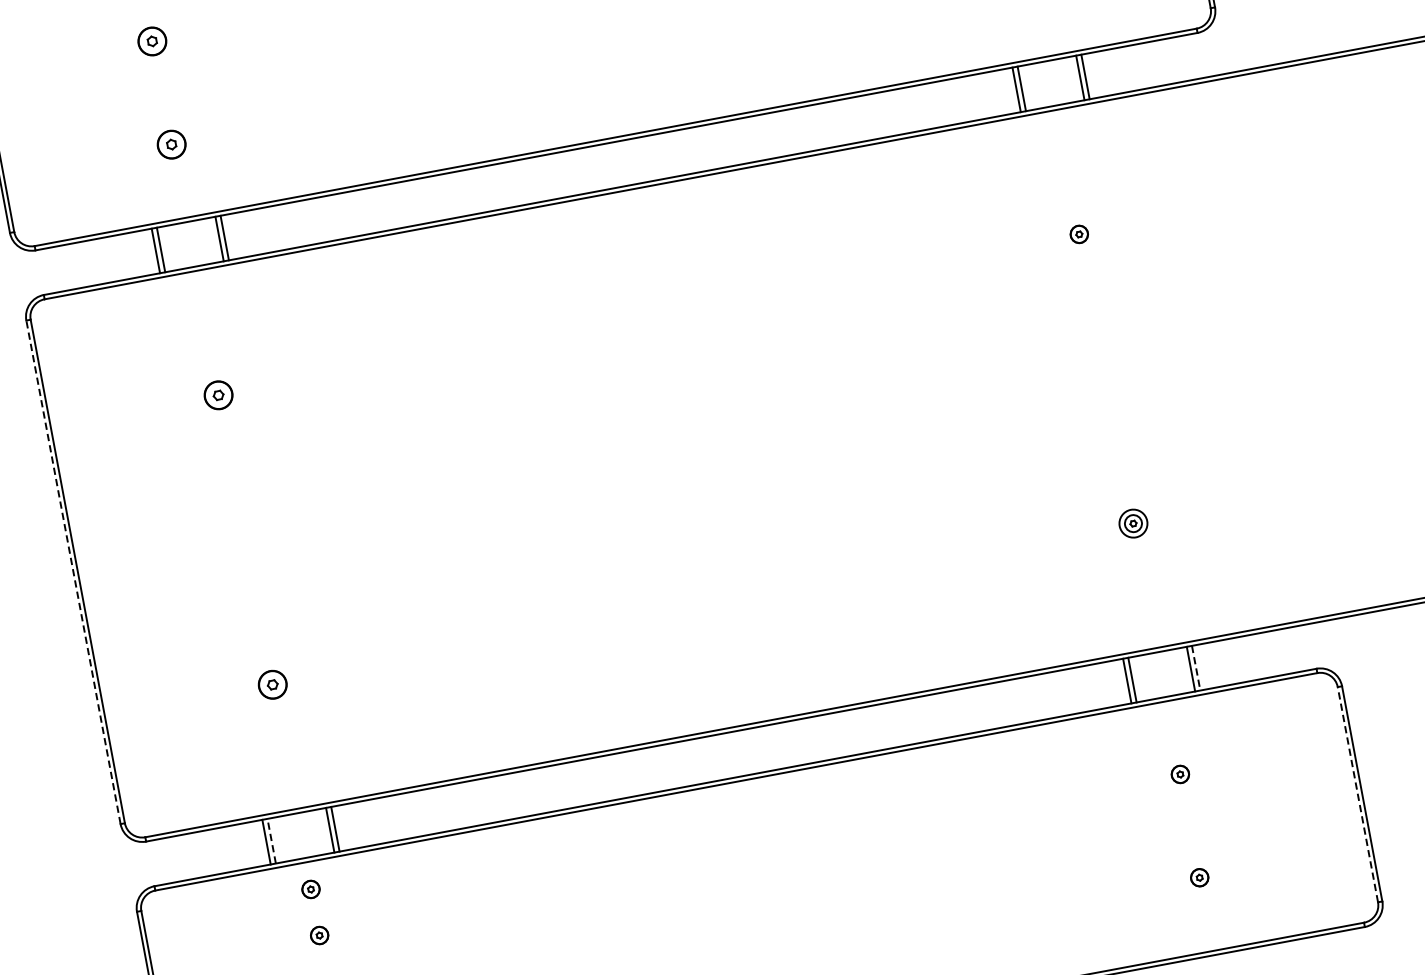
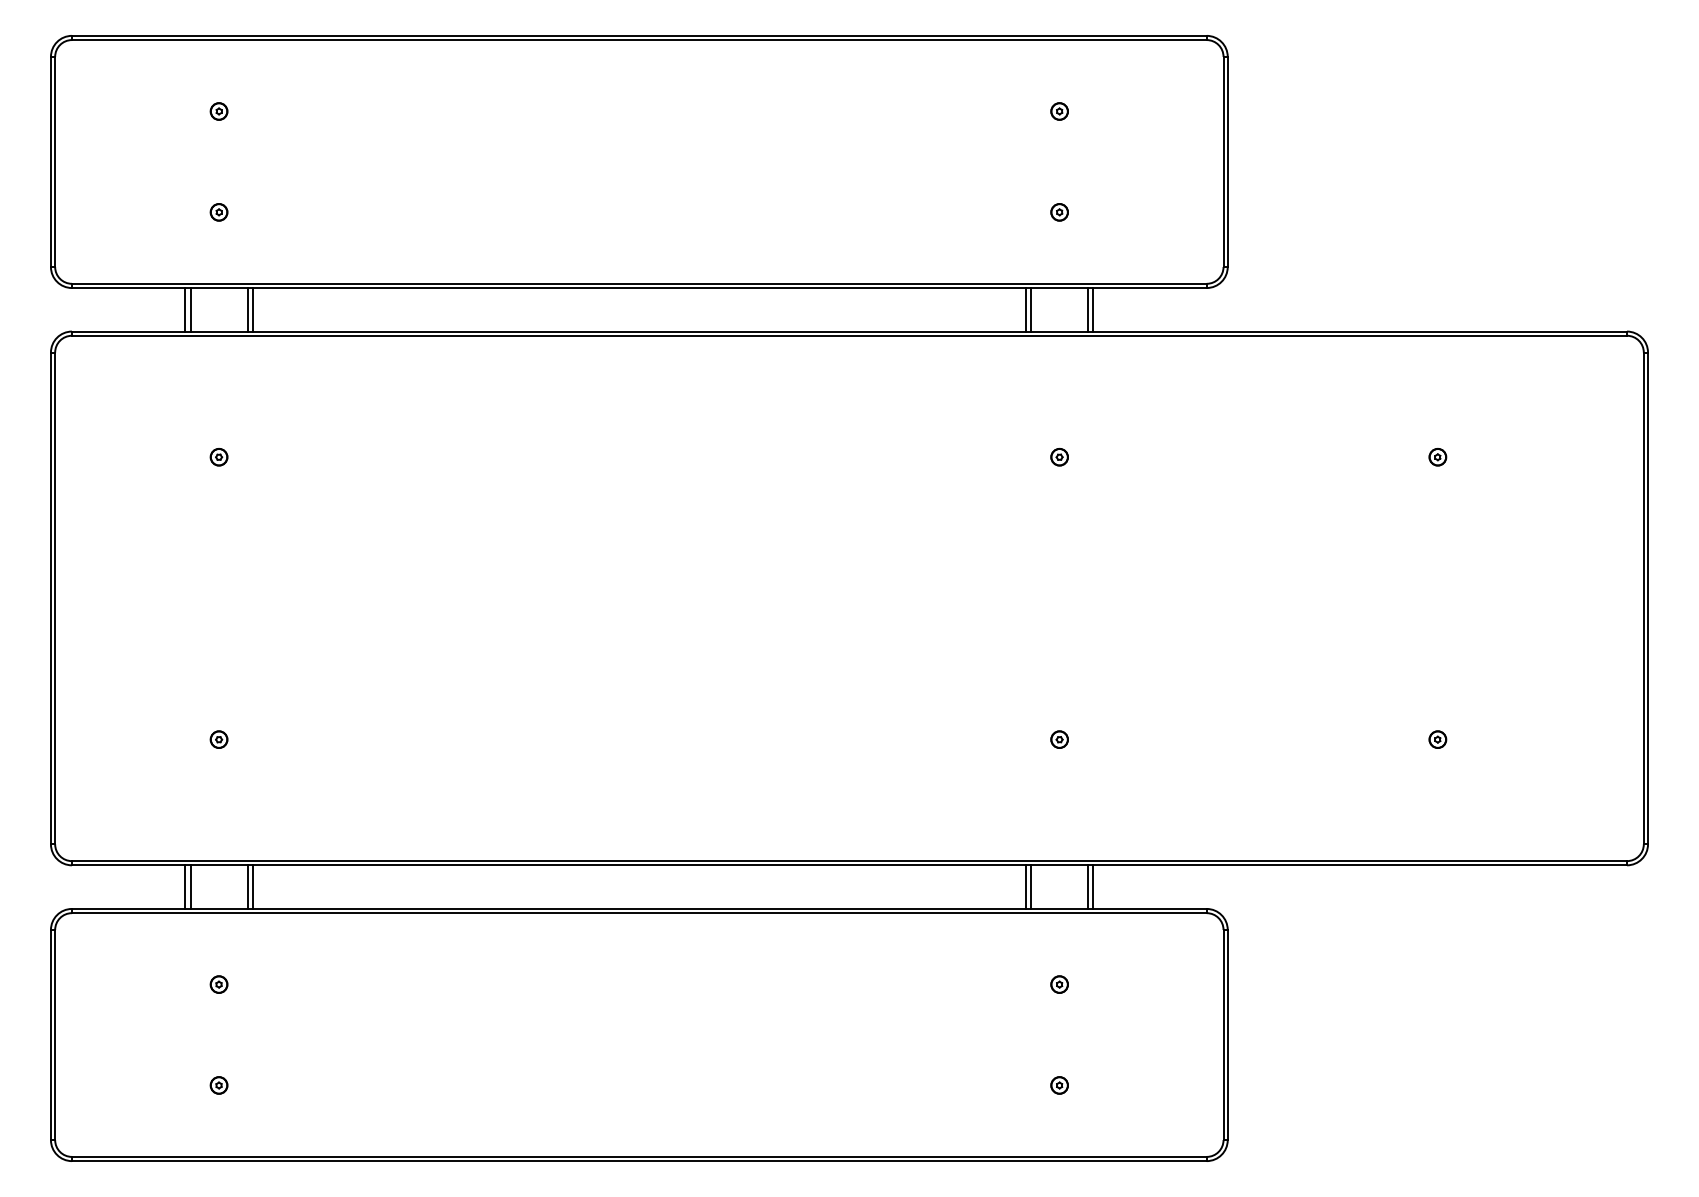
part: (151, 41) -> (218, 111), size x0.62
part: (171, 144) -> (218, 212), size x0.62
part: (218, 395) -> (218, 457), size x0.62
circle: (1133, 523) -> (1059, 739), size x0.62
line: (73, 572) -> (50, 598), dashed -> solid
line: (1196, 668) -> (1093, 887), dashed -> solid
part: (272, 684) -> (218, 739), size x0.62
line: (1357, 794) -> (1223, 1034), dashed -> solid
line: (271, 841) -> (190, 887), dashed -> solid
part: (310, 889) -> (218, 939), removed

